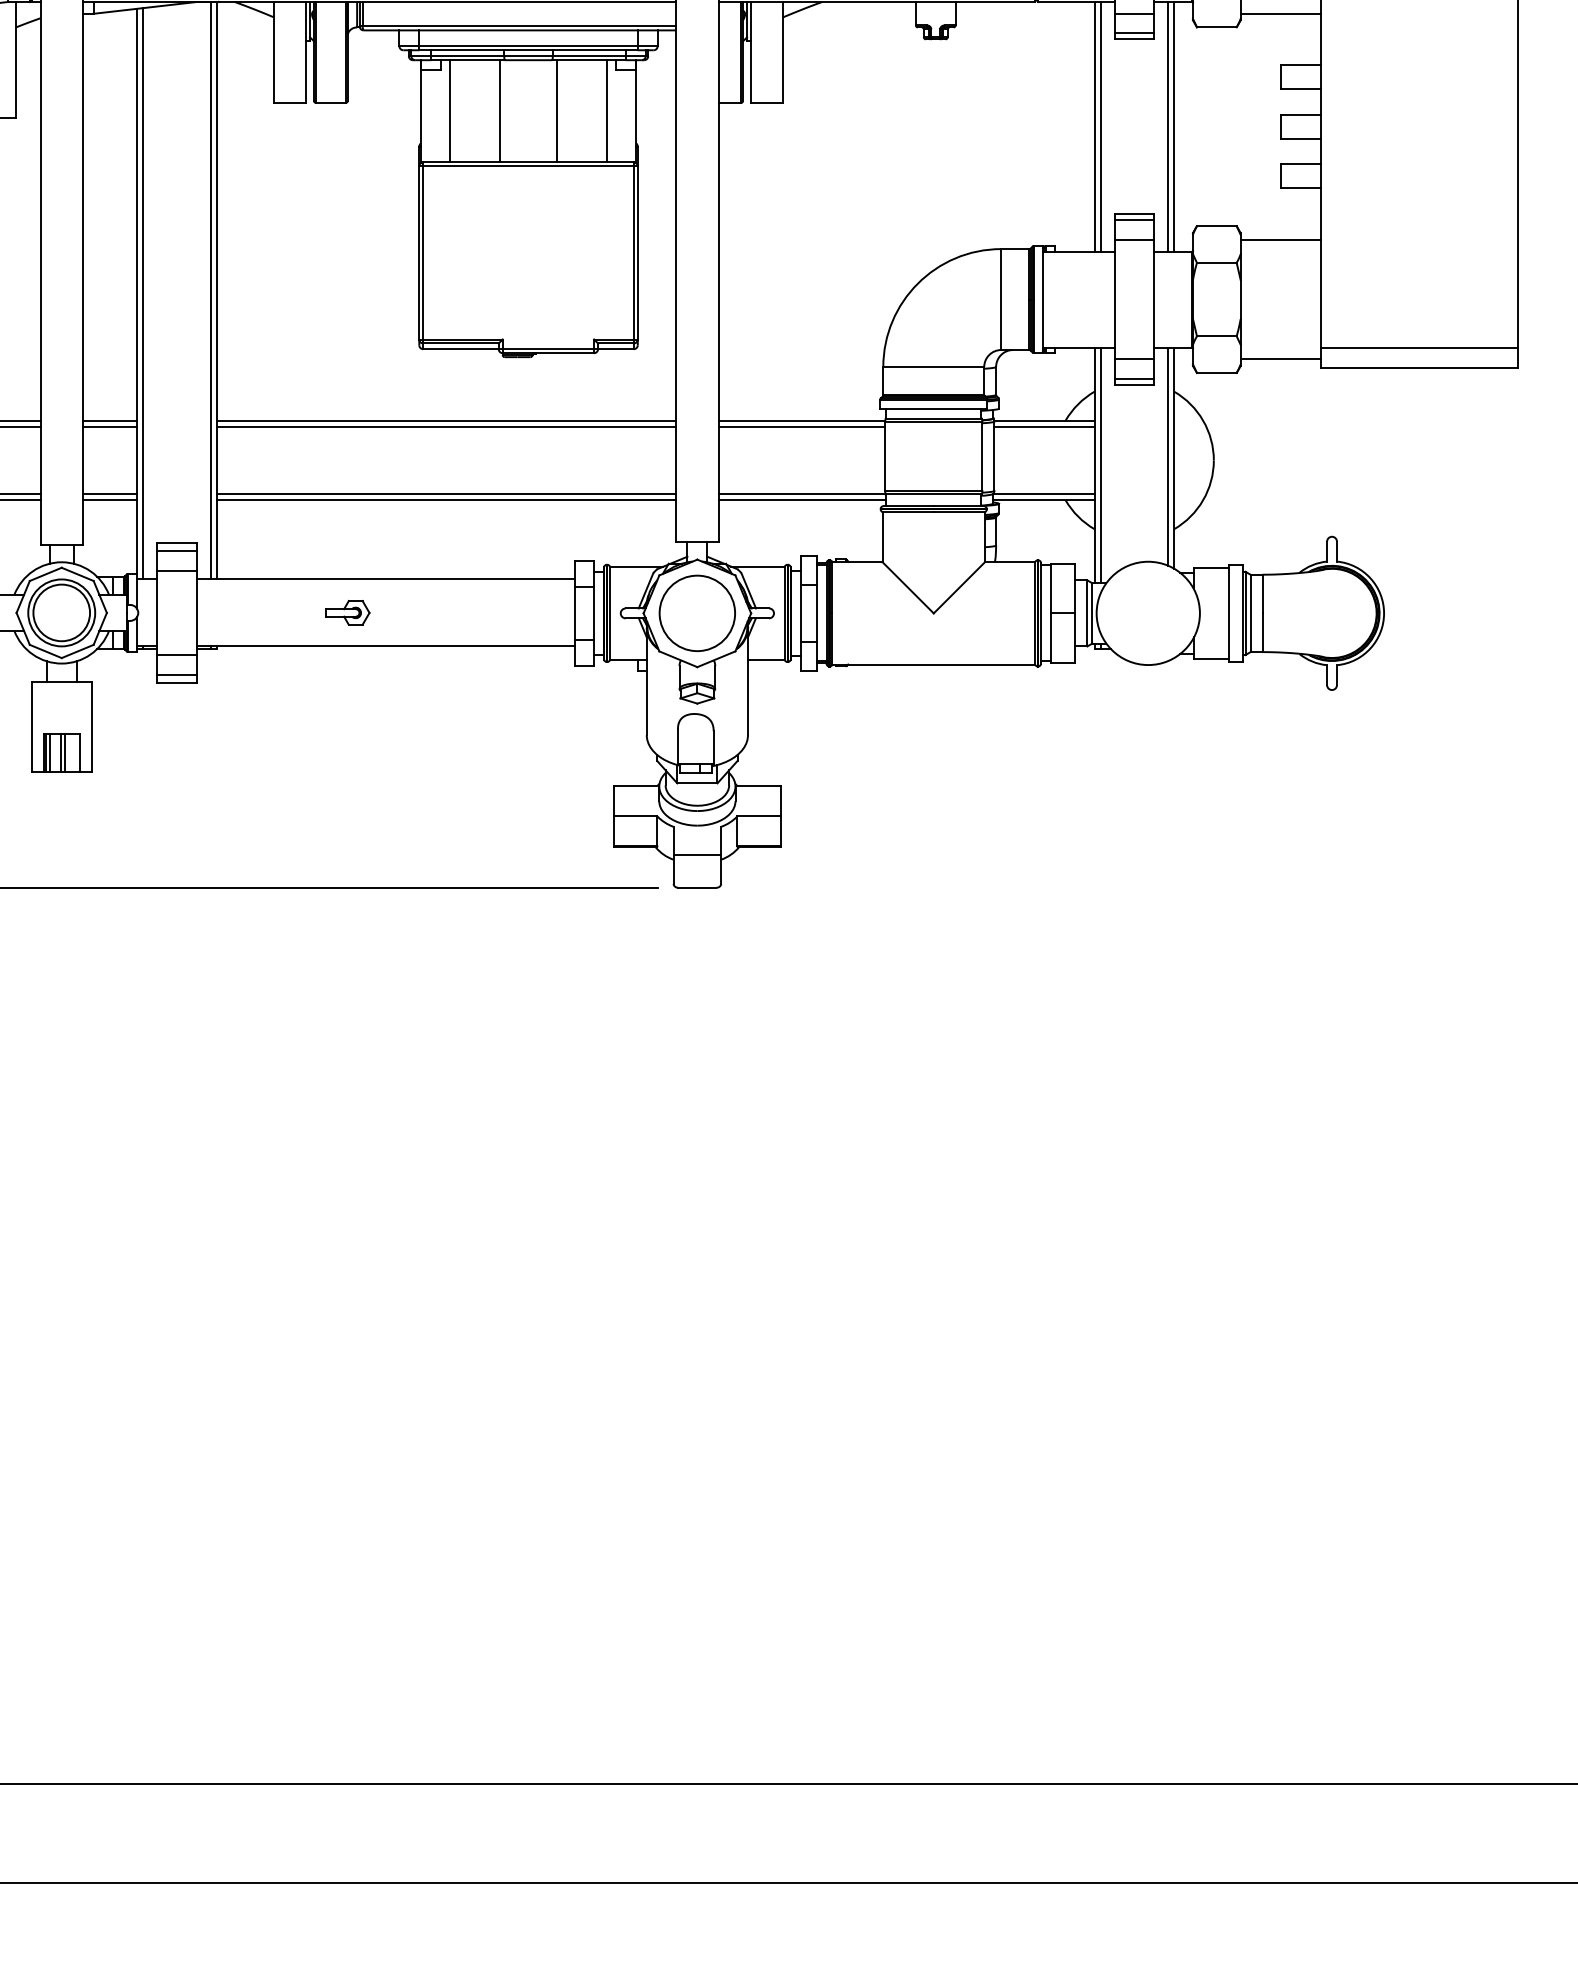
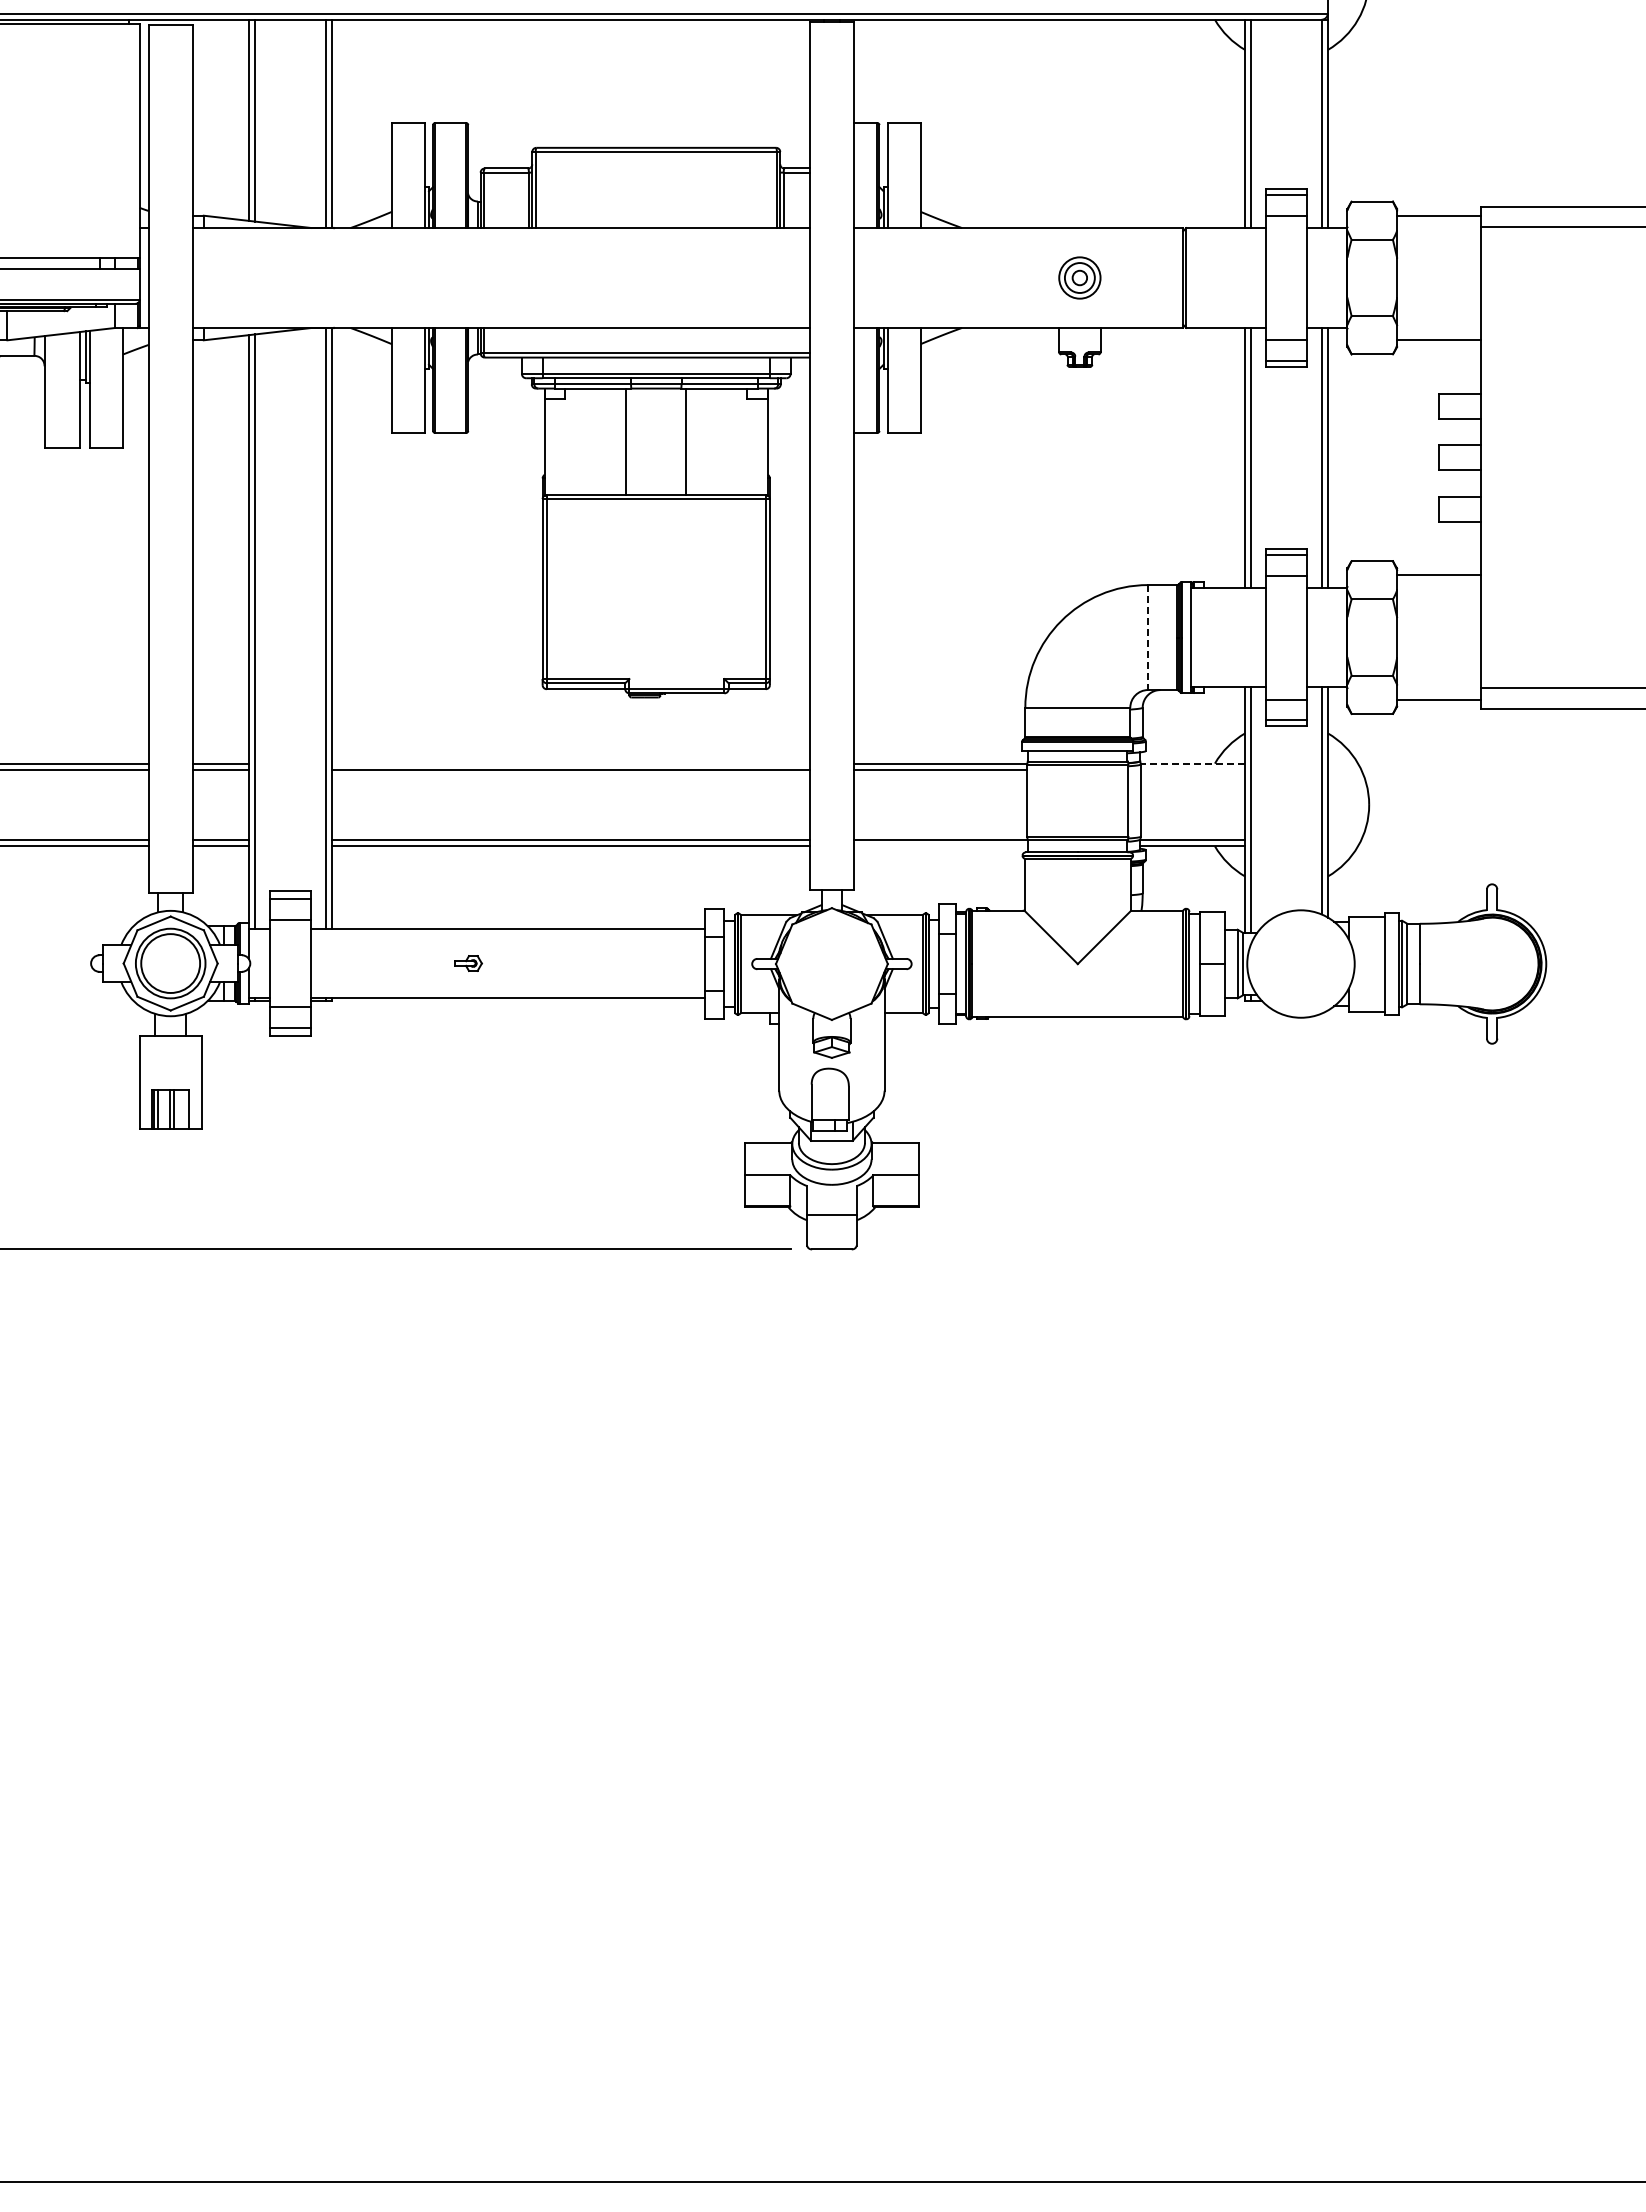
line: (449, 111) -> (574, 441), removed
line: (606, 111) -> (737, 441), removed
line: (1001, 300) -> (1148, 638), solid -> dashed
line: (446, 420) -> (570, 763), removed
line: (1044, 420) -> (1192, 763), solid -> dashed
line: (1044, 426) -> (1192, 769), removed
line: (801, 500) -> (940, 846), removed
part: (348, 612) -> (468, 963), size x0.6
circle: (696, 612) -> (831, 963), removed

